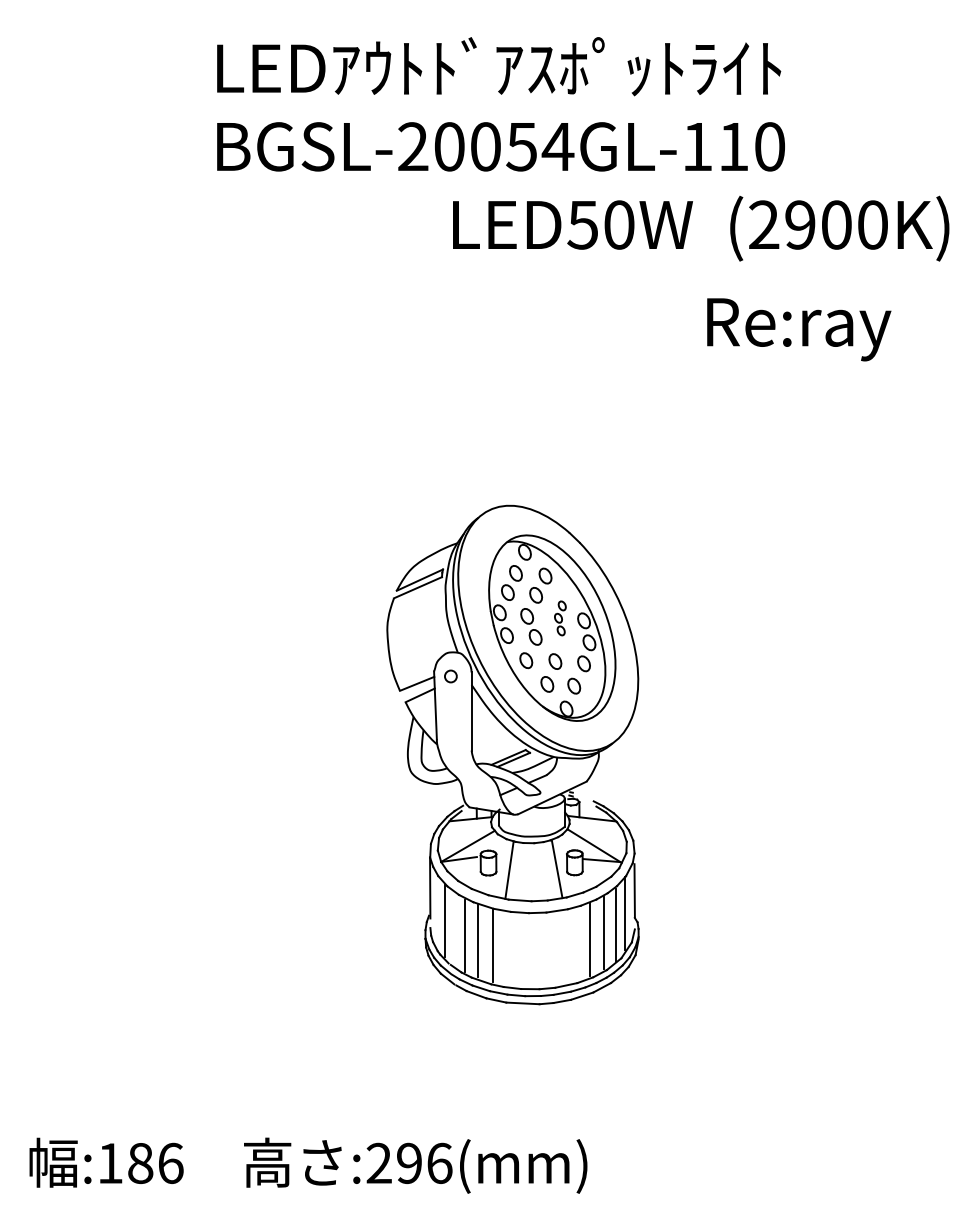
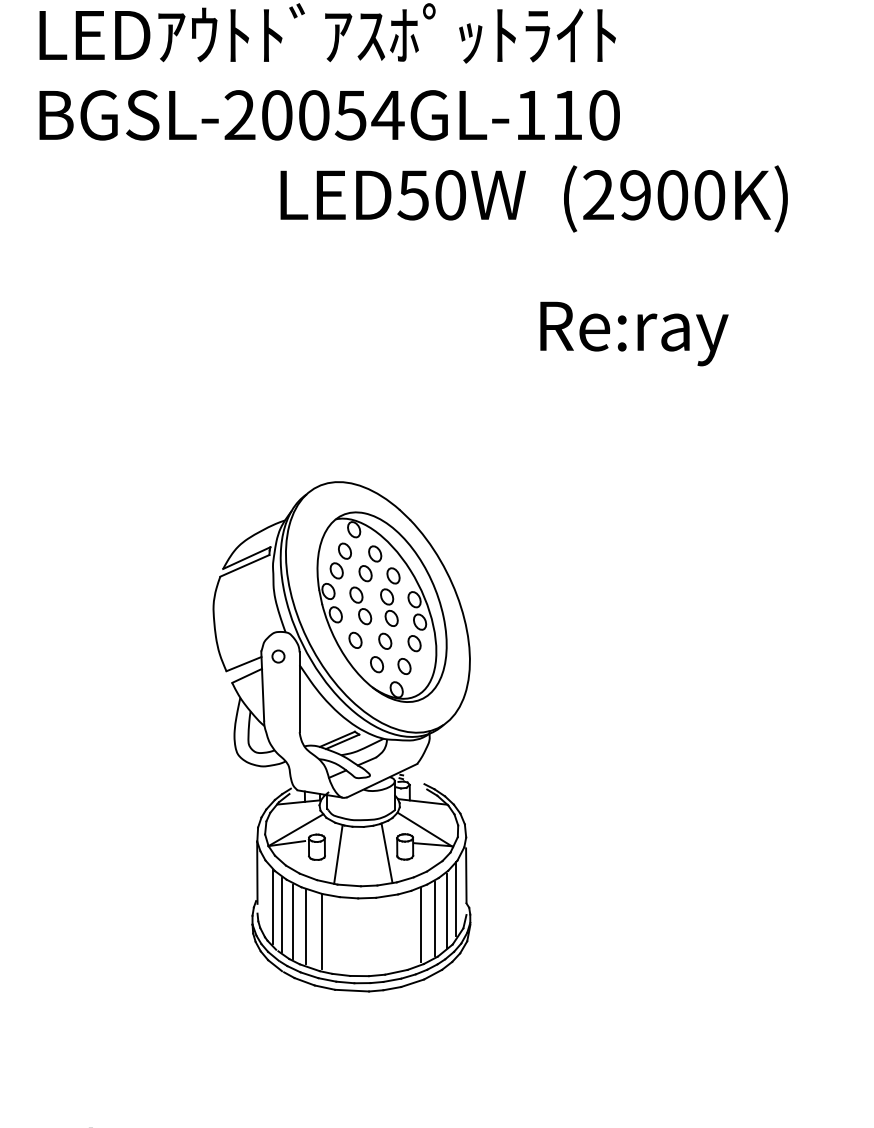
text: (799, 329) -> (634, 333), moved
part: (560, 618) -> (390, 597), size x1.67
line: (454, 928) -> (282, 914), added

